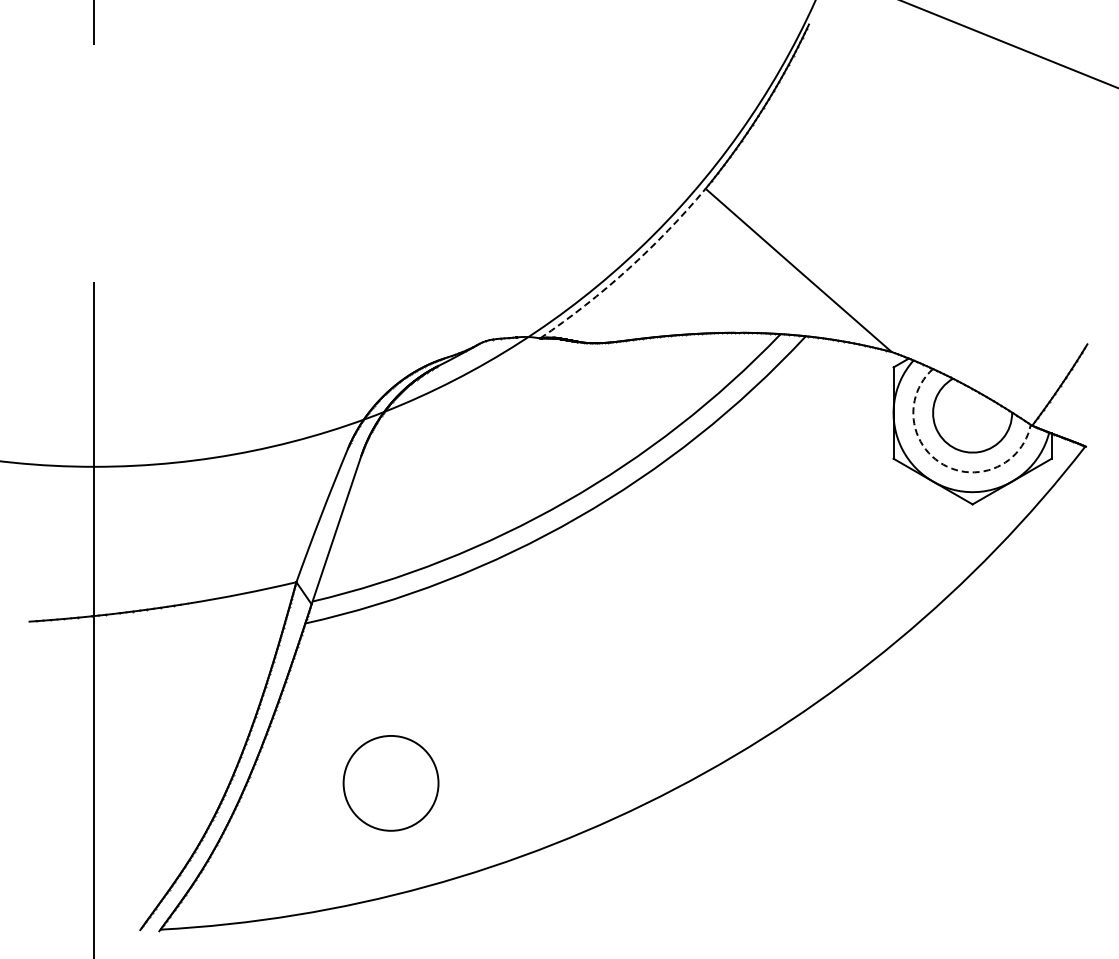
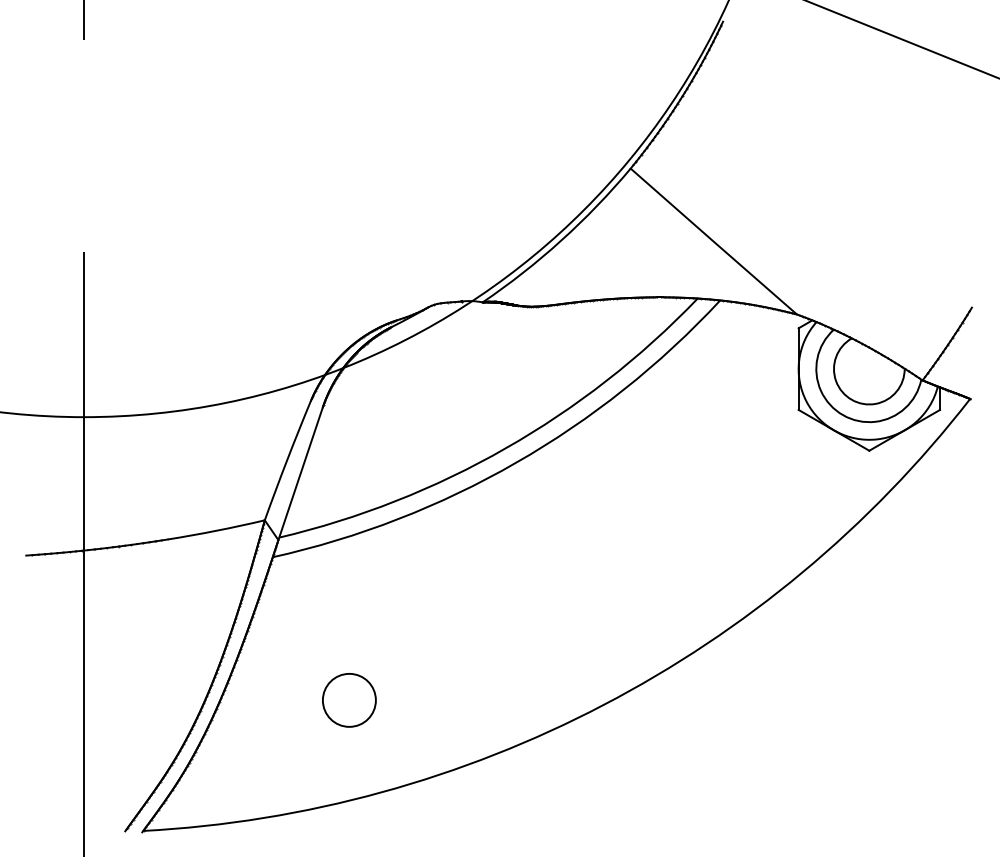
arc: (628, 269) -> (561, 240), dashed -> solid
arc: (943, 464) -> (843, 415), dashed -> solid
circle: (390, 783) -> (348, 700), size x0.62

